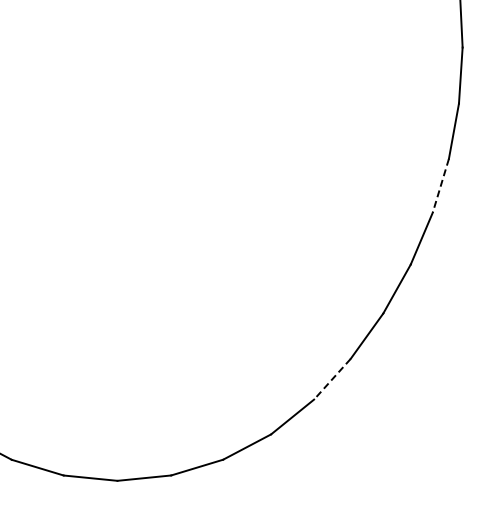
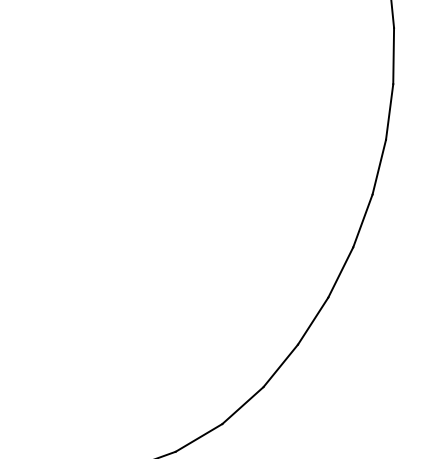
line: (440, 186) -> (378, 167), dashed -> solid
line: (332, 379) -> (280, 366), dashed -> solid

